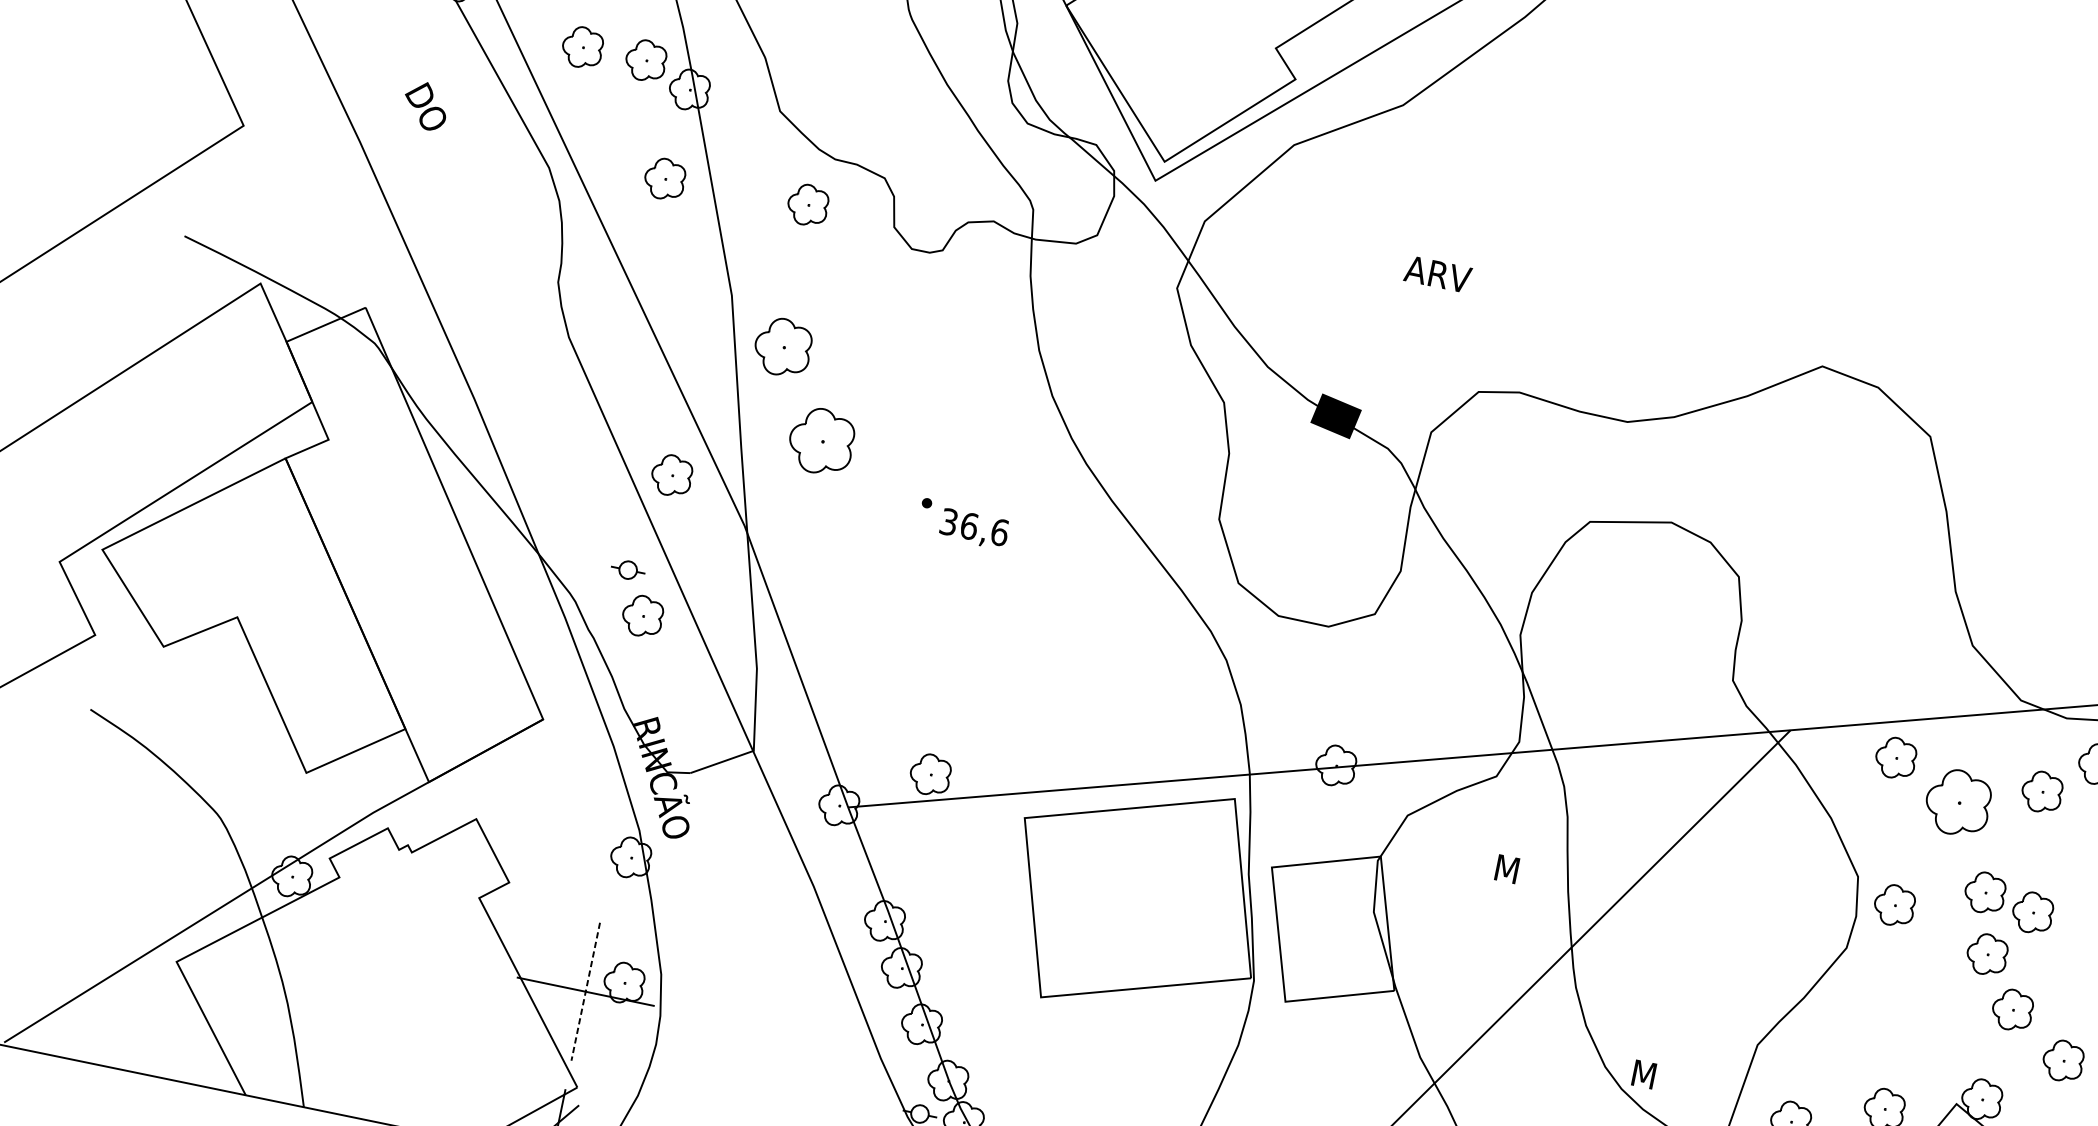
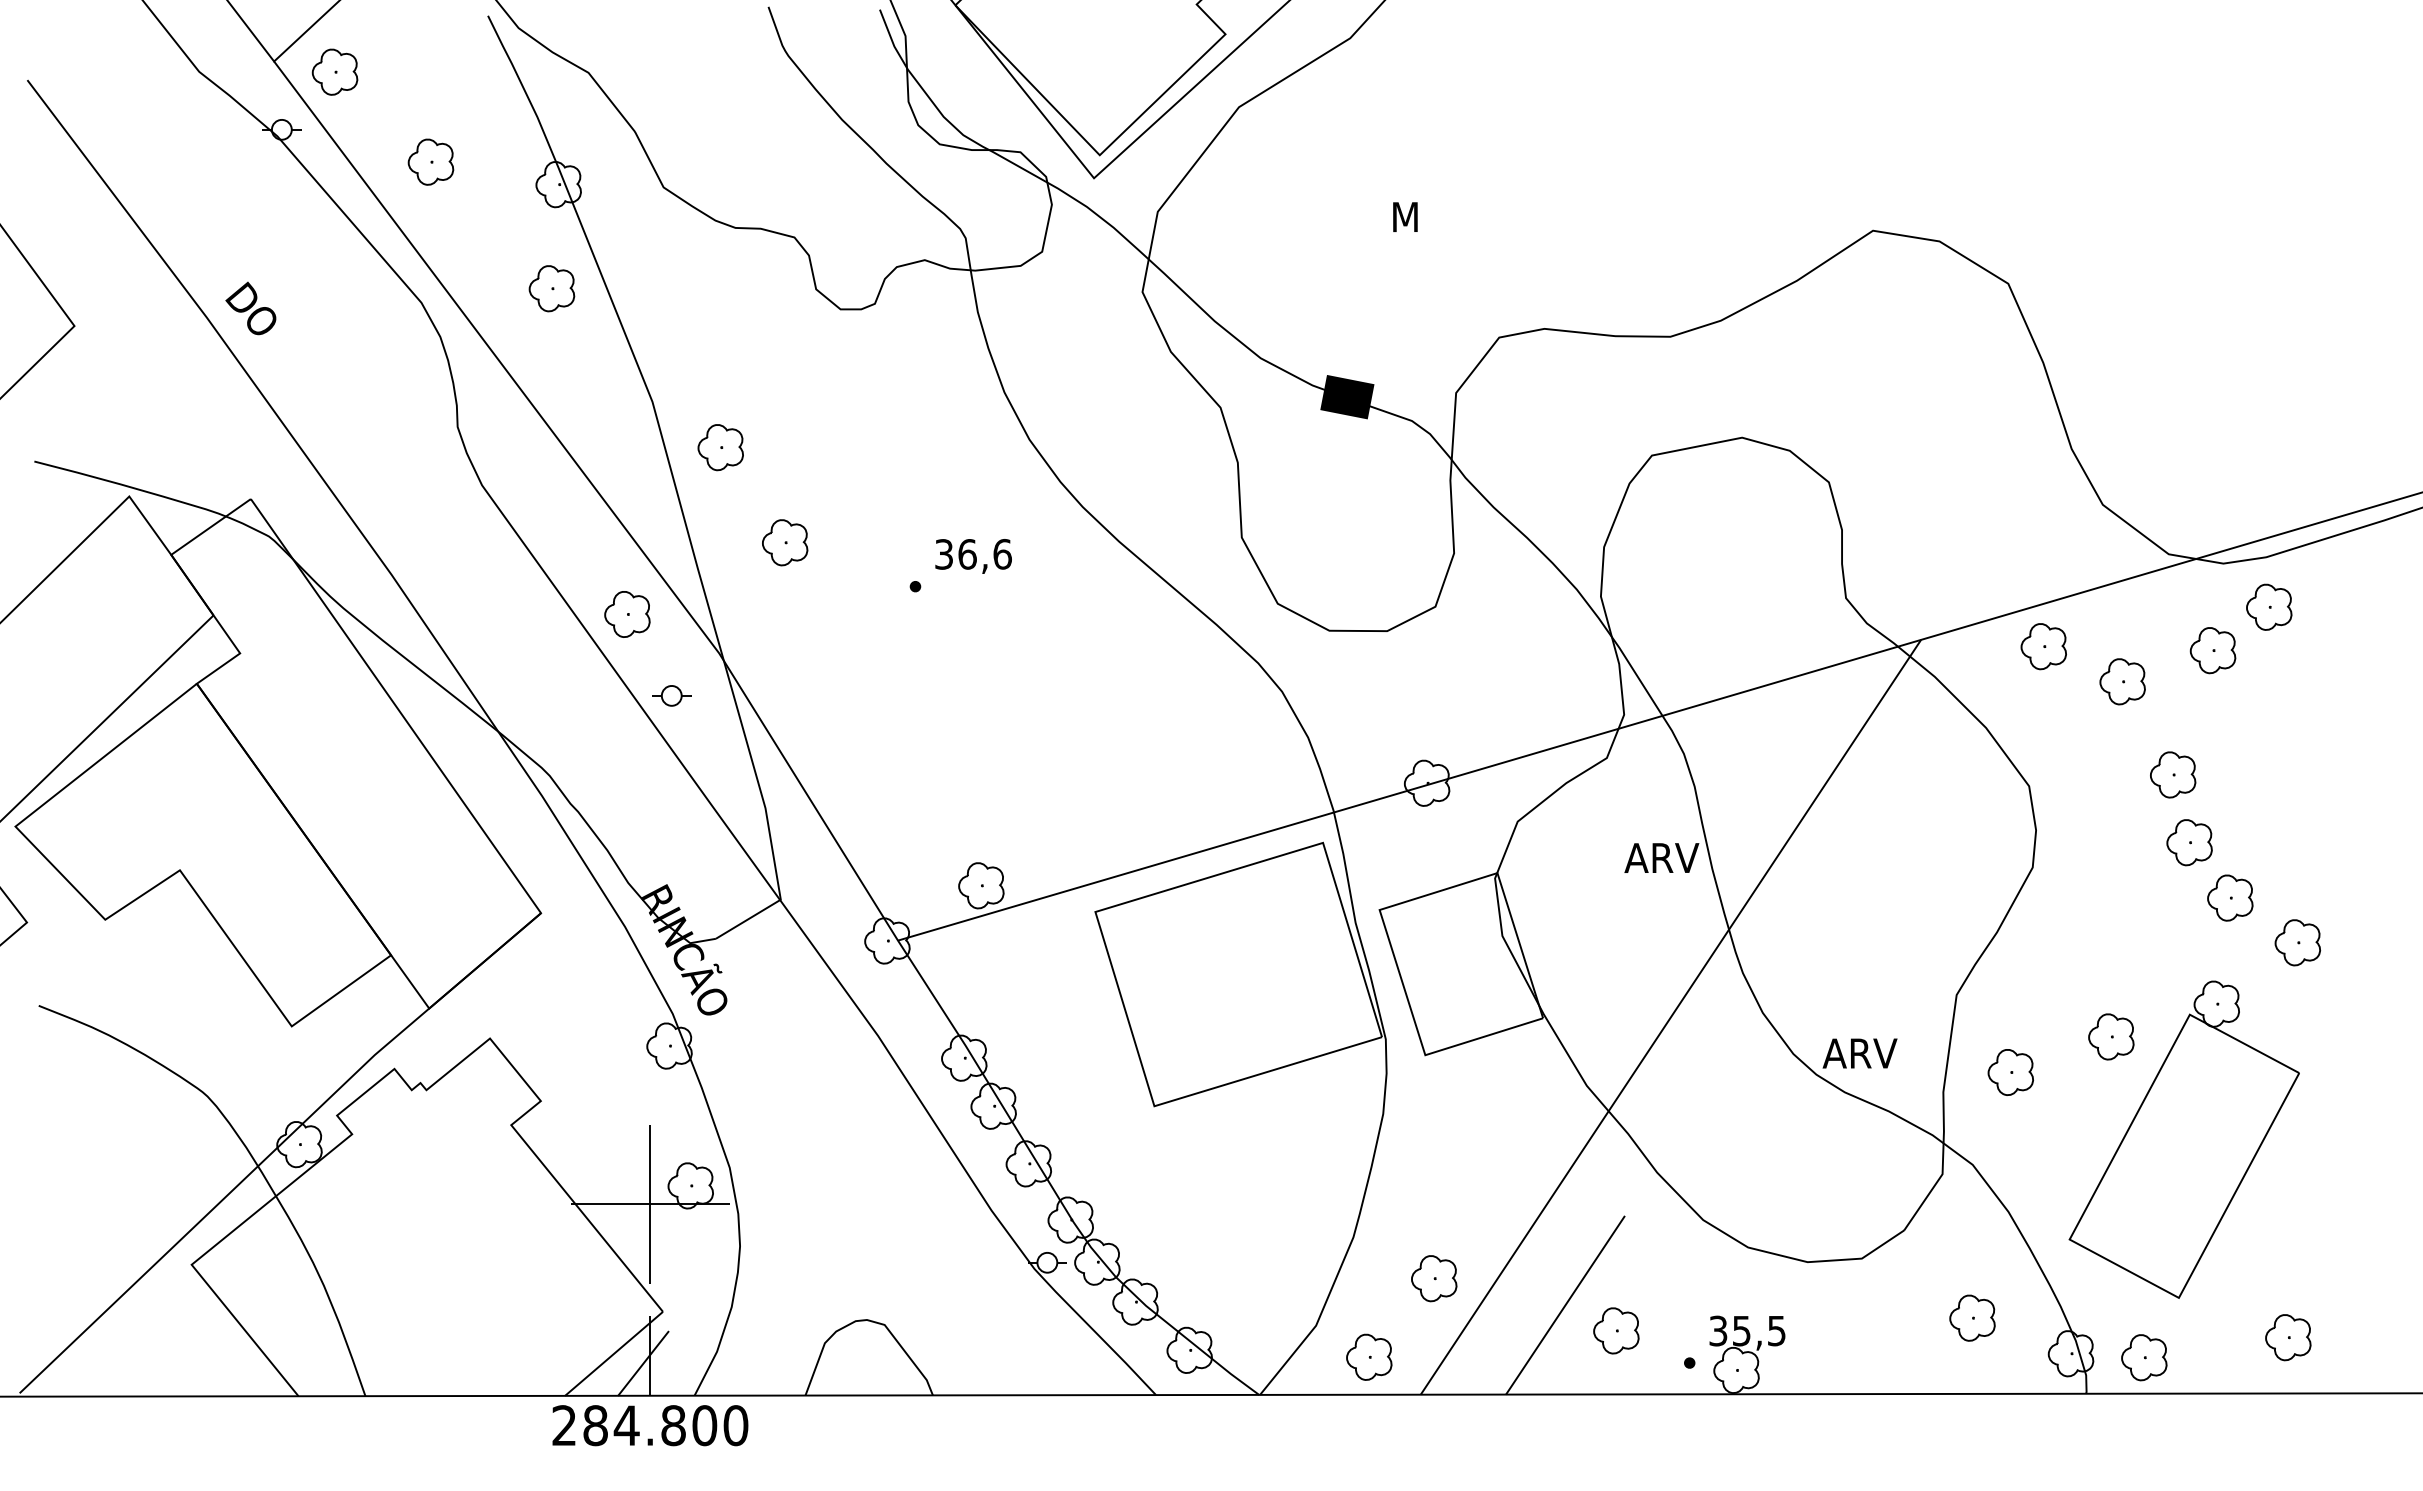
part: (645, 60) -> (503, 161), removed
text: (425, 105) -> (250, 308), moved
part: (807, 204) -> (715, 284), removed
text: (1437, 274) -> (1427, 217), ARV -> M
part: (782, 347) -> (720, 447), size x0.71
part: (822, 441) -> (785, 542), size x0.62
text: (974, 529) -> (973, 556), moved
part: (628, 569) -> (671, 695), moved
part: (642, 616) -> (627, 776), removed
part: (1957, 802) -> (2122, 681), size x0.62
text: (1526, 872) -> (1661, 857), M -> ARV
part: (1894, 905) -> (2075, 809), removed
part: (2033, 912) -> (2230, 785), removed
line: (585, 992) -> (650, 1204), dashed -> solid
text: (1662, 1078) -> (1859, 1053), M -> ARV

